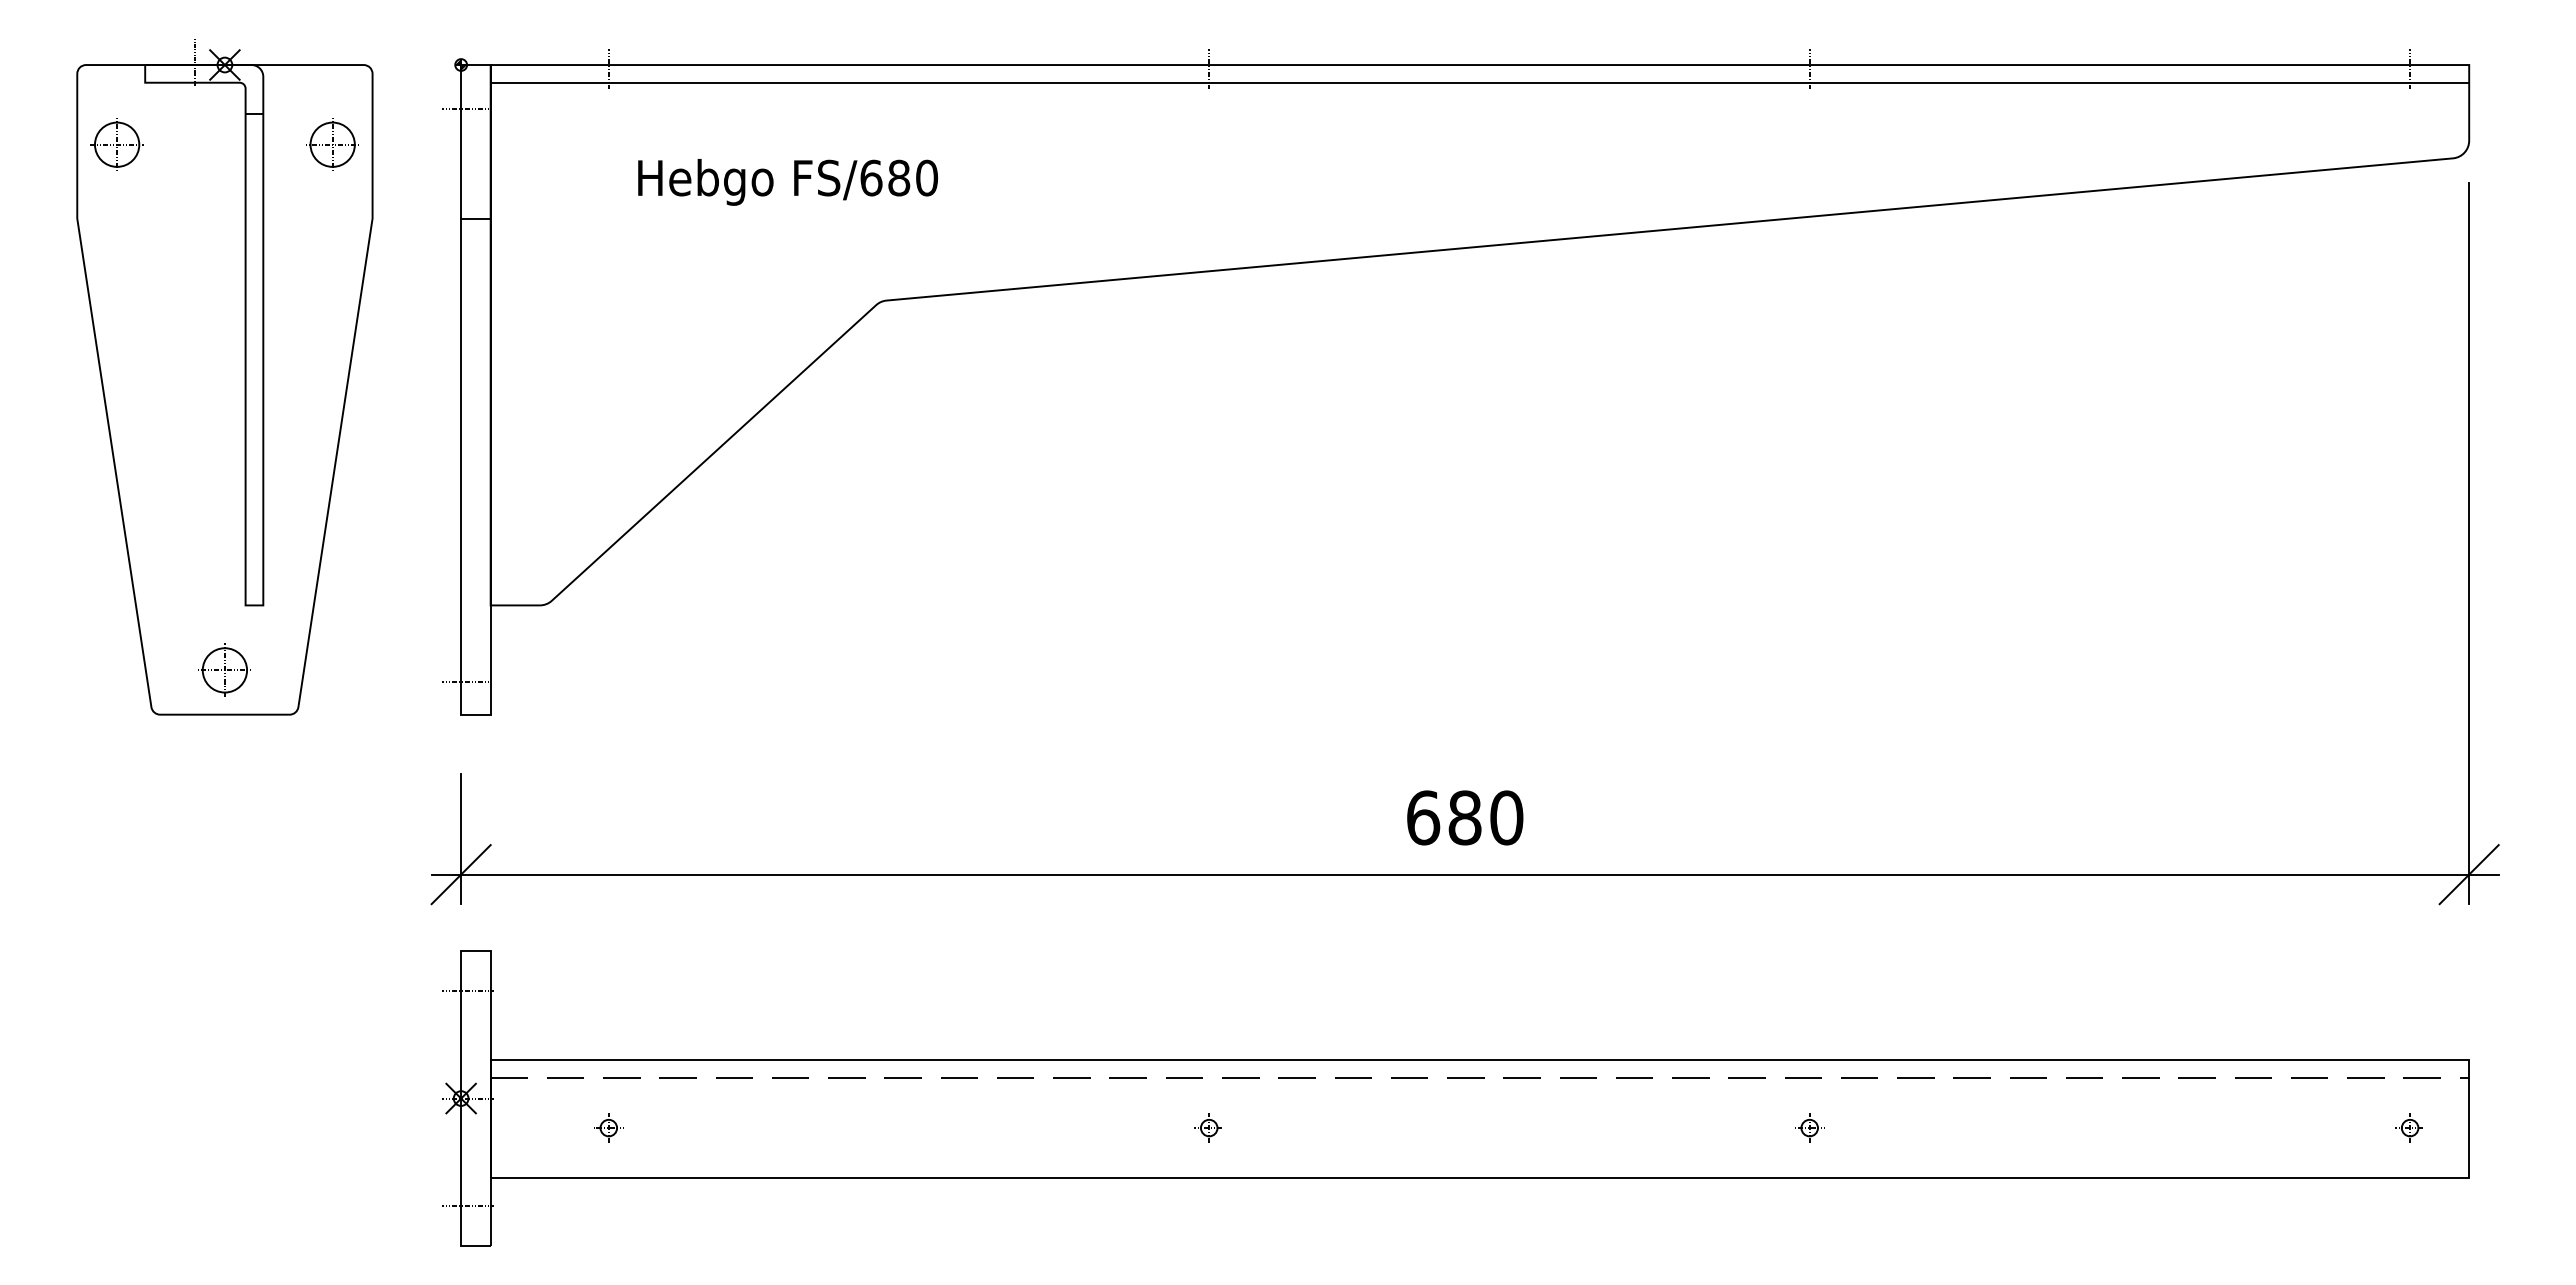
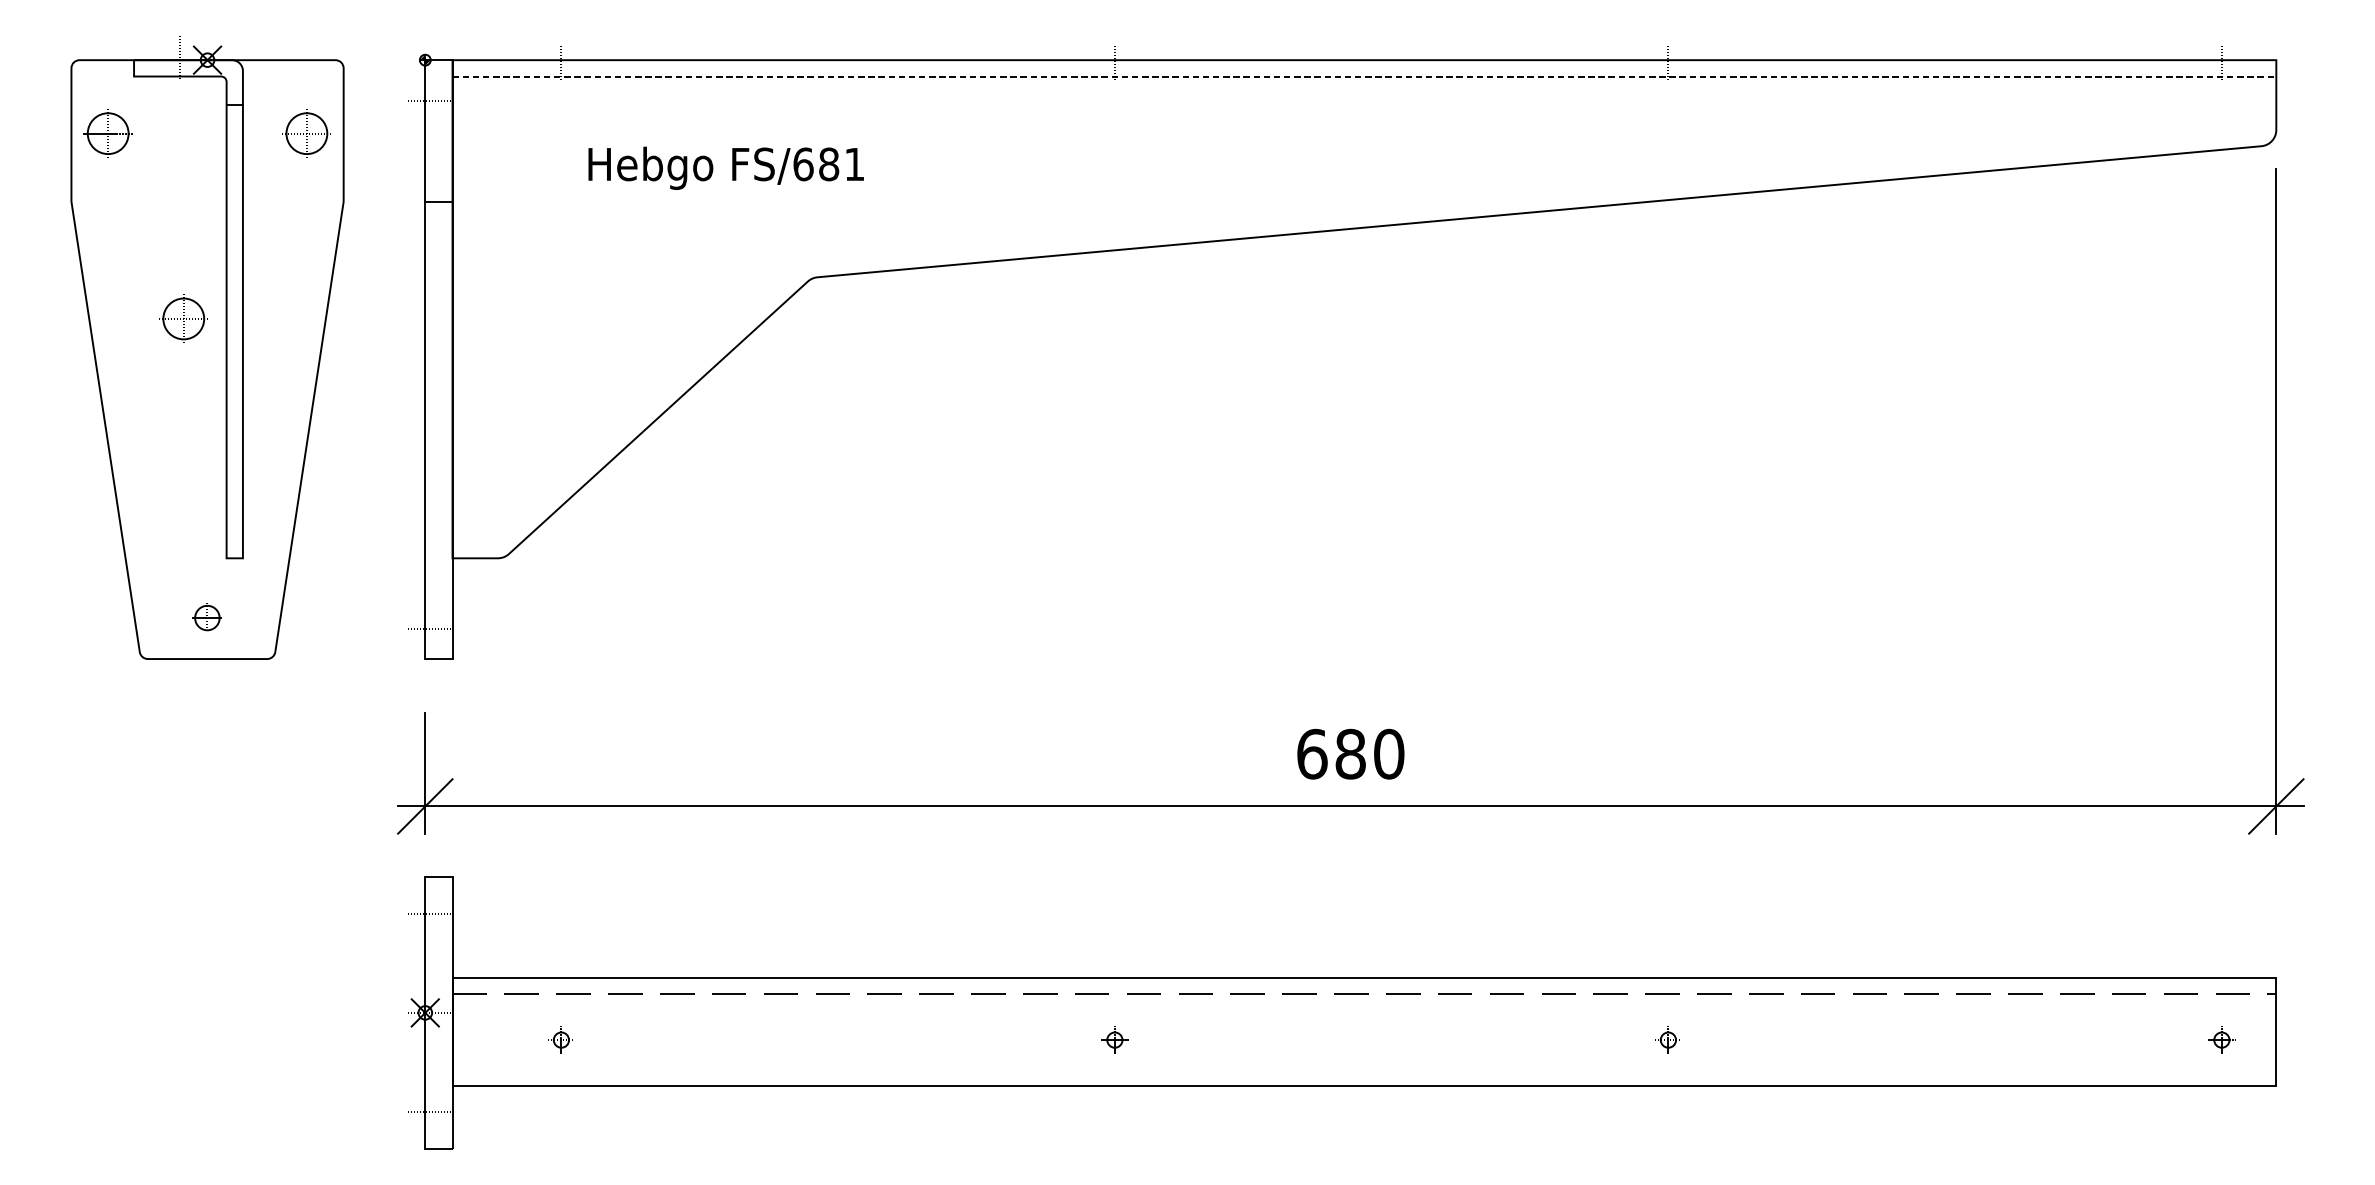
line: (1480, 82) -> (1364, 76), solid -> dashed
text: (927, 177) -> (855, 163), FS/680 -> FS/681
part: (198, 345) -> (183, 318), added
part: (224, 669) -> (207, 617), size x0.6

